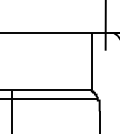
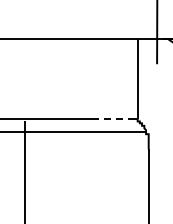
line: (74, 89) -> (113, 118), solid -> dashed

